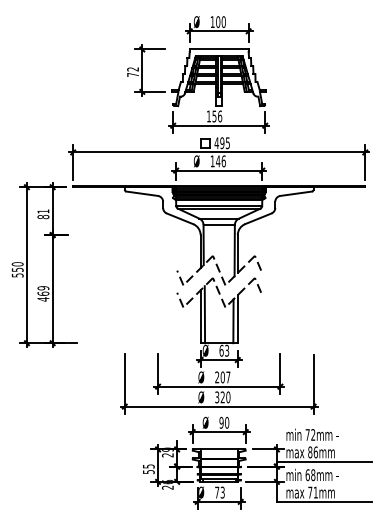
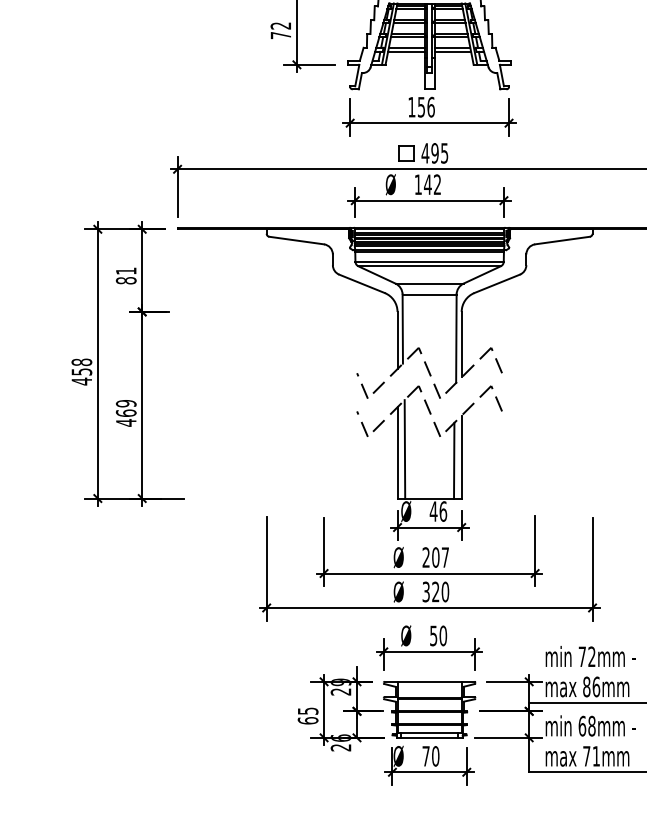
text: (223, 161) -> (437, 184), 146 -> 142
text: (17, 269) -> (81, 371), 550 -> 458
text: (224, 350) -> (438, 511), 63 -> 46
text: (221, 422) -> (433, 635), 90 -> 50
text: (148, 471) -> (307, 719), 55 -> 65
text: (222, 492) -> (435, 756), 73 -> 70

